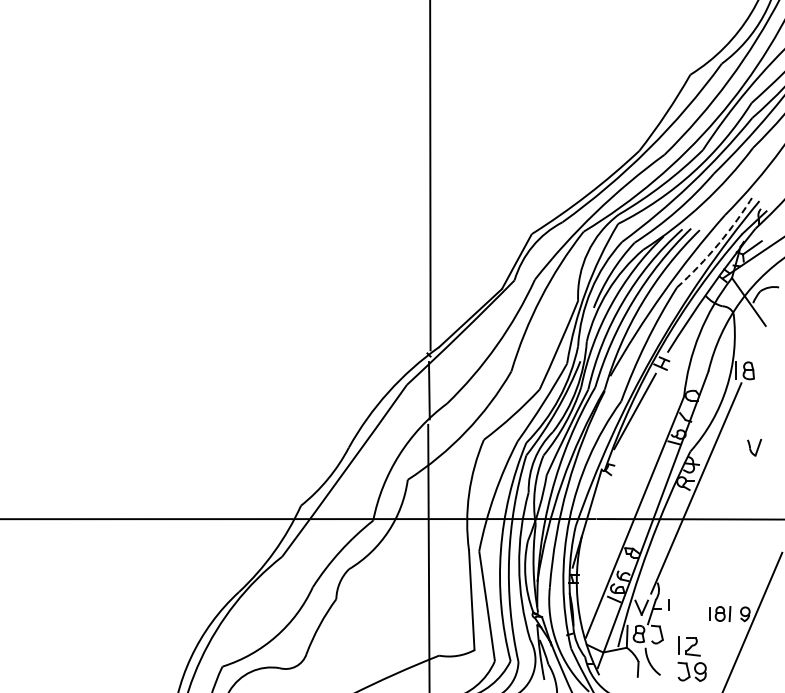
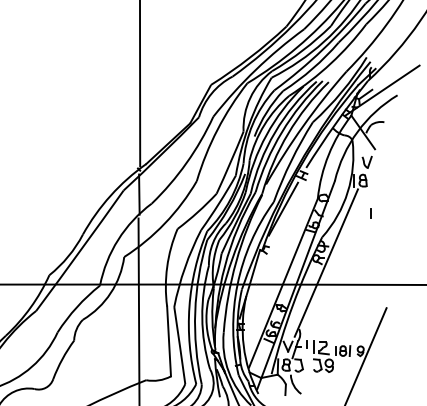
arc: (718, 243) -> (341, 91), dashed -> solid
line: (759, 417) -> (370, 213), added
part: (754, 447) -> (367, 162), moved
part: (691, 658) -> (323, 356), moved

